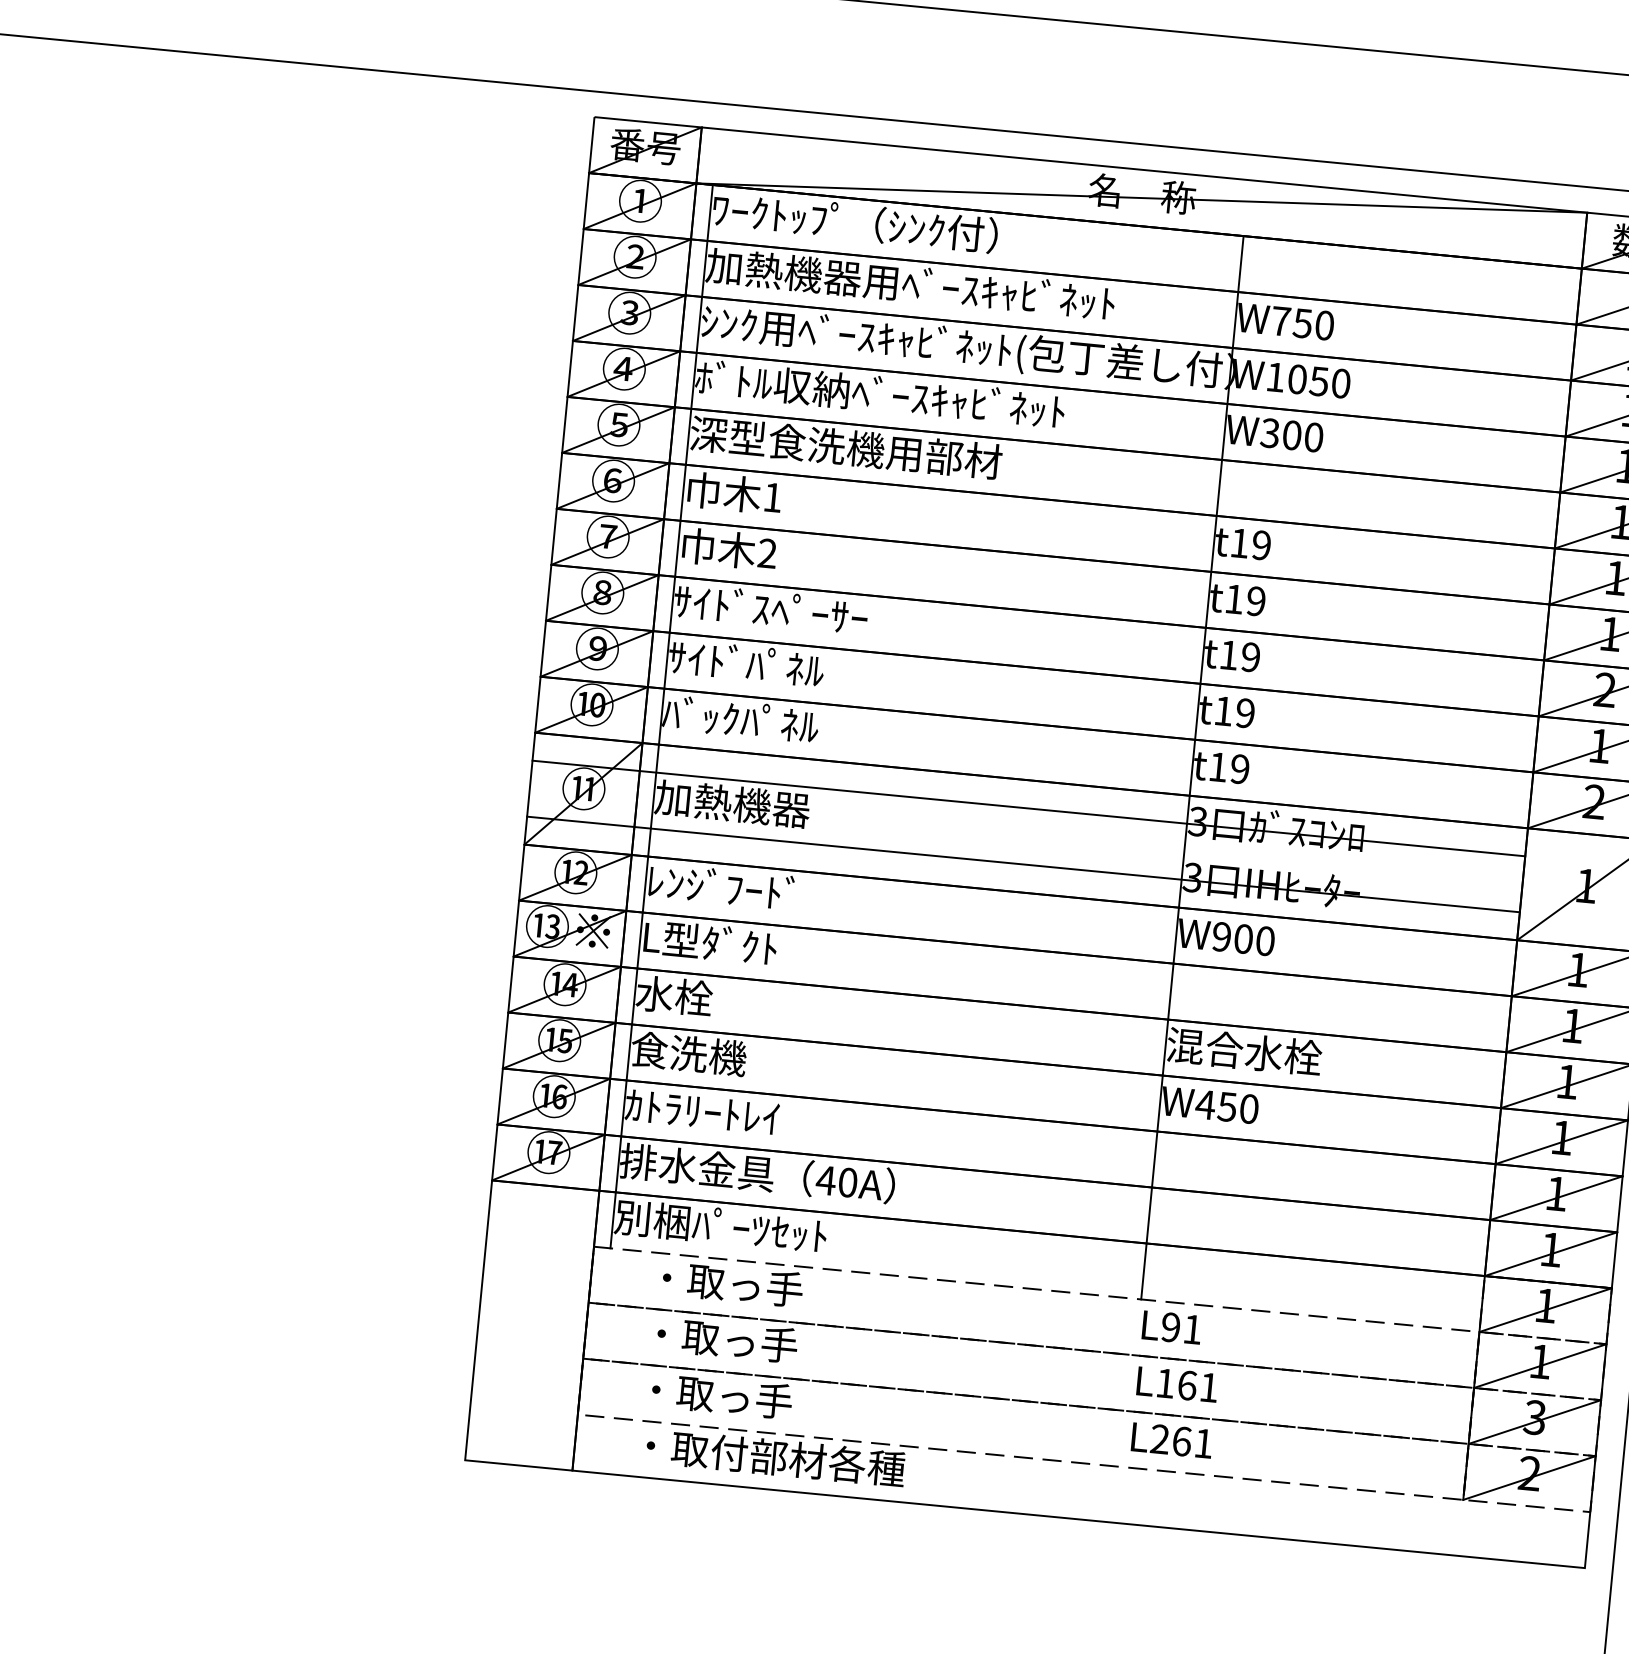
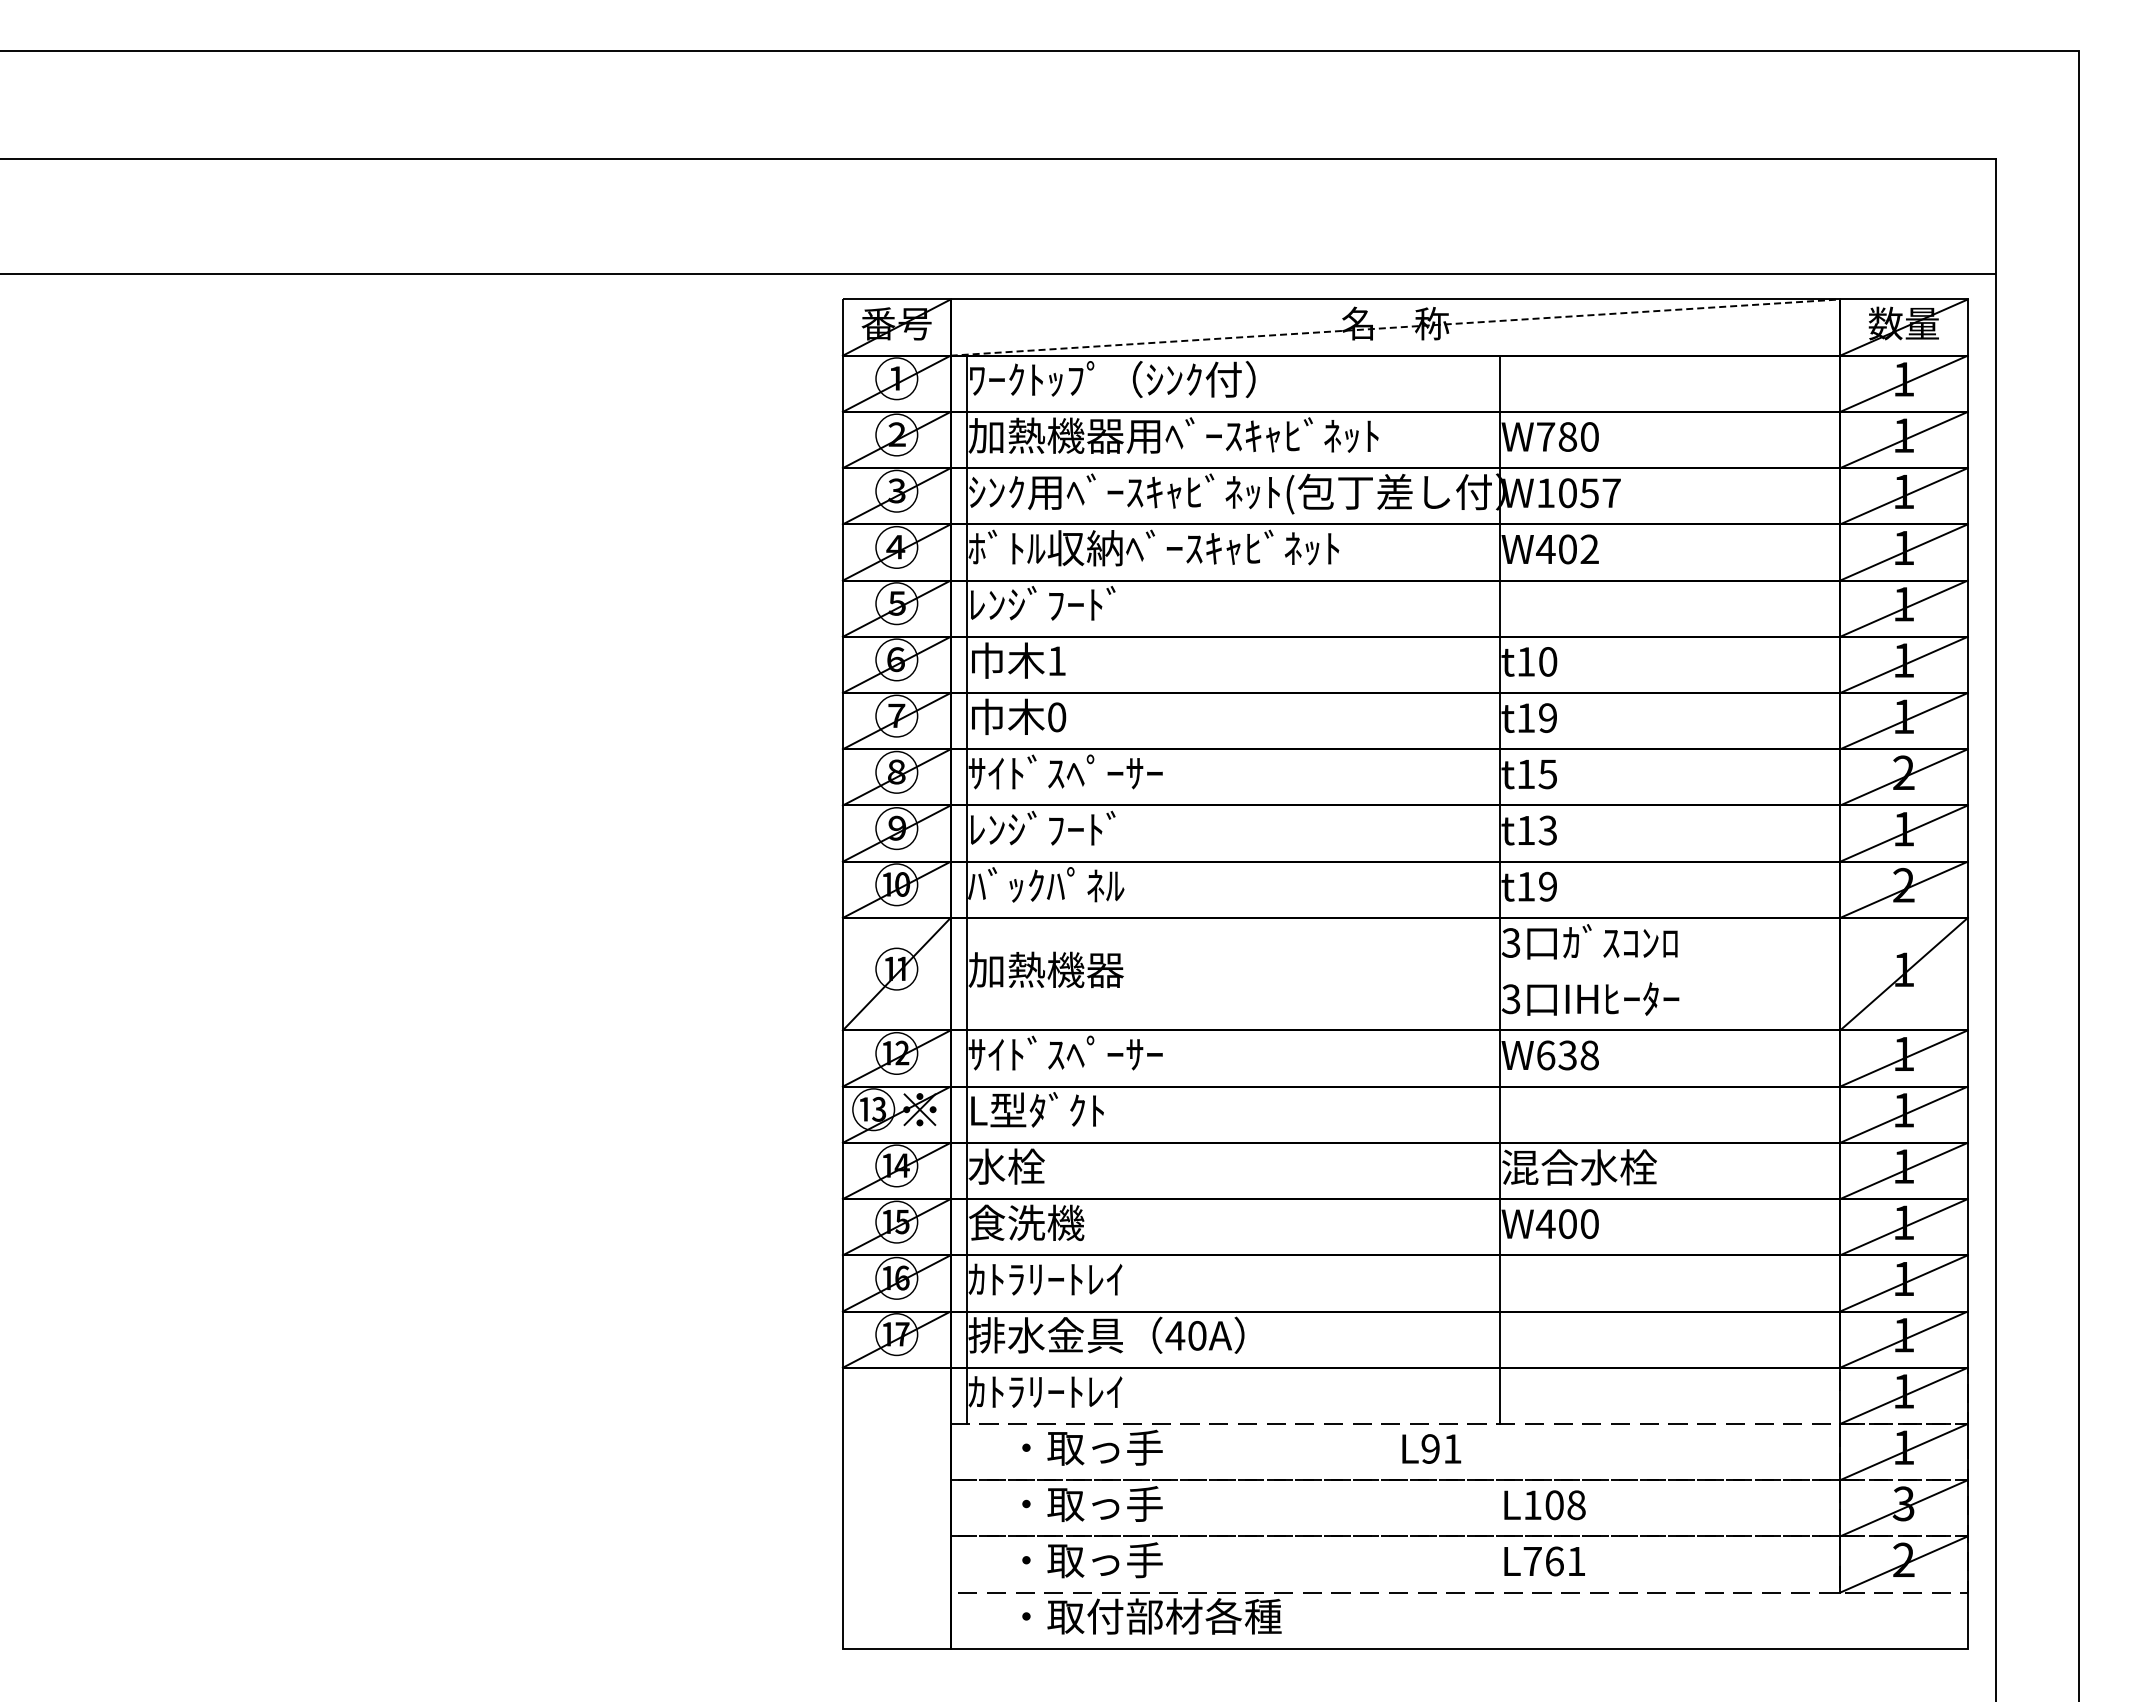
line: (1141, 197) -> (1395, 327), solid -> dashed
text: (1302, 322) -> (1567, 436), W750 -> W780
text: (1340, 383) -> (1611, 493), W1050 -> W1057
text: (1291, 435) -> (1567, 549), W300 -> W402
text: (846, 447) -> (1125, 604), 深型食洗機用部材 -> ﾚﾝｼﾞﾌｰﾄﾞ
text: (1262, 545) -> (1548, 661), t19 -> t10
text: (768, 553) -> (1057, 717), 2 -> 0
text: (1250, 657) -> (1547, 774), t19 -> t15
text: (746, 662) -> (1046, 827), ｻｲﾄﾞﾊﾟﾈﾙ -> ﾚﾝｼﾞﾌｰﾄﾞ
text: (1244, 713) -> (1547, 830), t19 -> t13
line: (1028, 808) -> (1341, 946), removed
line: (1023, 864) -> (1341, 1002), removed
text: (743, 888) -> (1065, 1052), ﾚﾝｼﾞﾌｰﾄﾞ -> ｻｲﾄﾞｽﾍﾟｰｻｰ
text: (1243, 939) -> (1567, 1055), W900 -> W638
text: (1227, 1106) -> (1567, 1223), W450 -> W400
text: (720, 1226) -> (1074, 1391), 別梱ﾊﾟｰﾂｾｯﾄ -> ｶﾄﾗﾘｰﾄﾚｲ
text: (1171, 1327) -> (1431, 1448), moved
text: (1198, 1386) -> (1565, 1505), L161 -> L108
text: (1160, 1438) -> (1532, 1560), L261 -> L761

